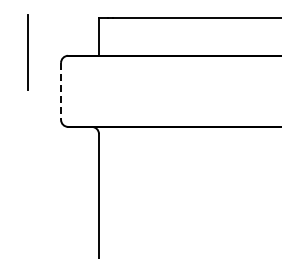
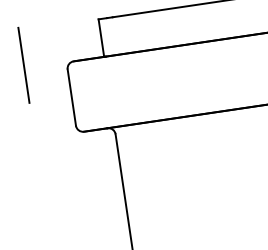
line: (27, 52) -> (23, 65), moved
line: (61, 91) -> (72, 97), dashed -> solid

